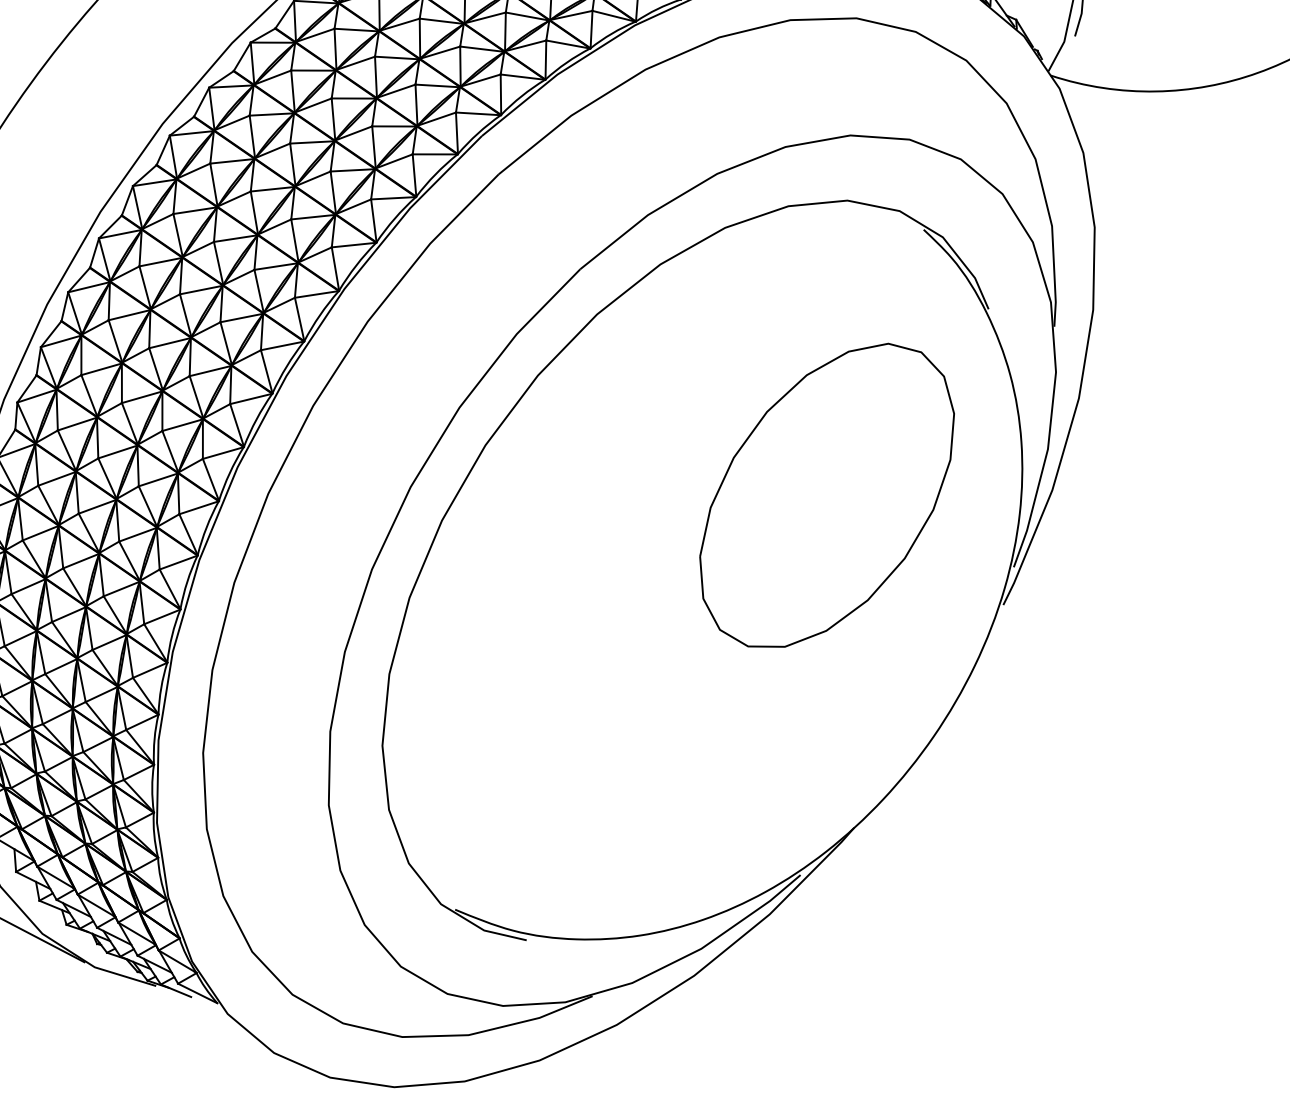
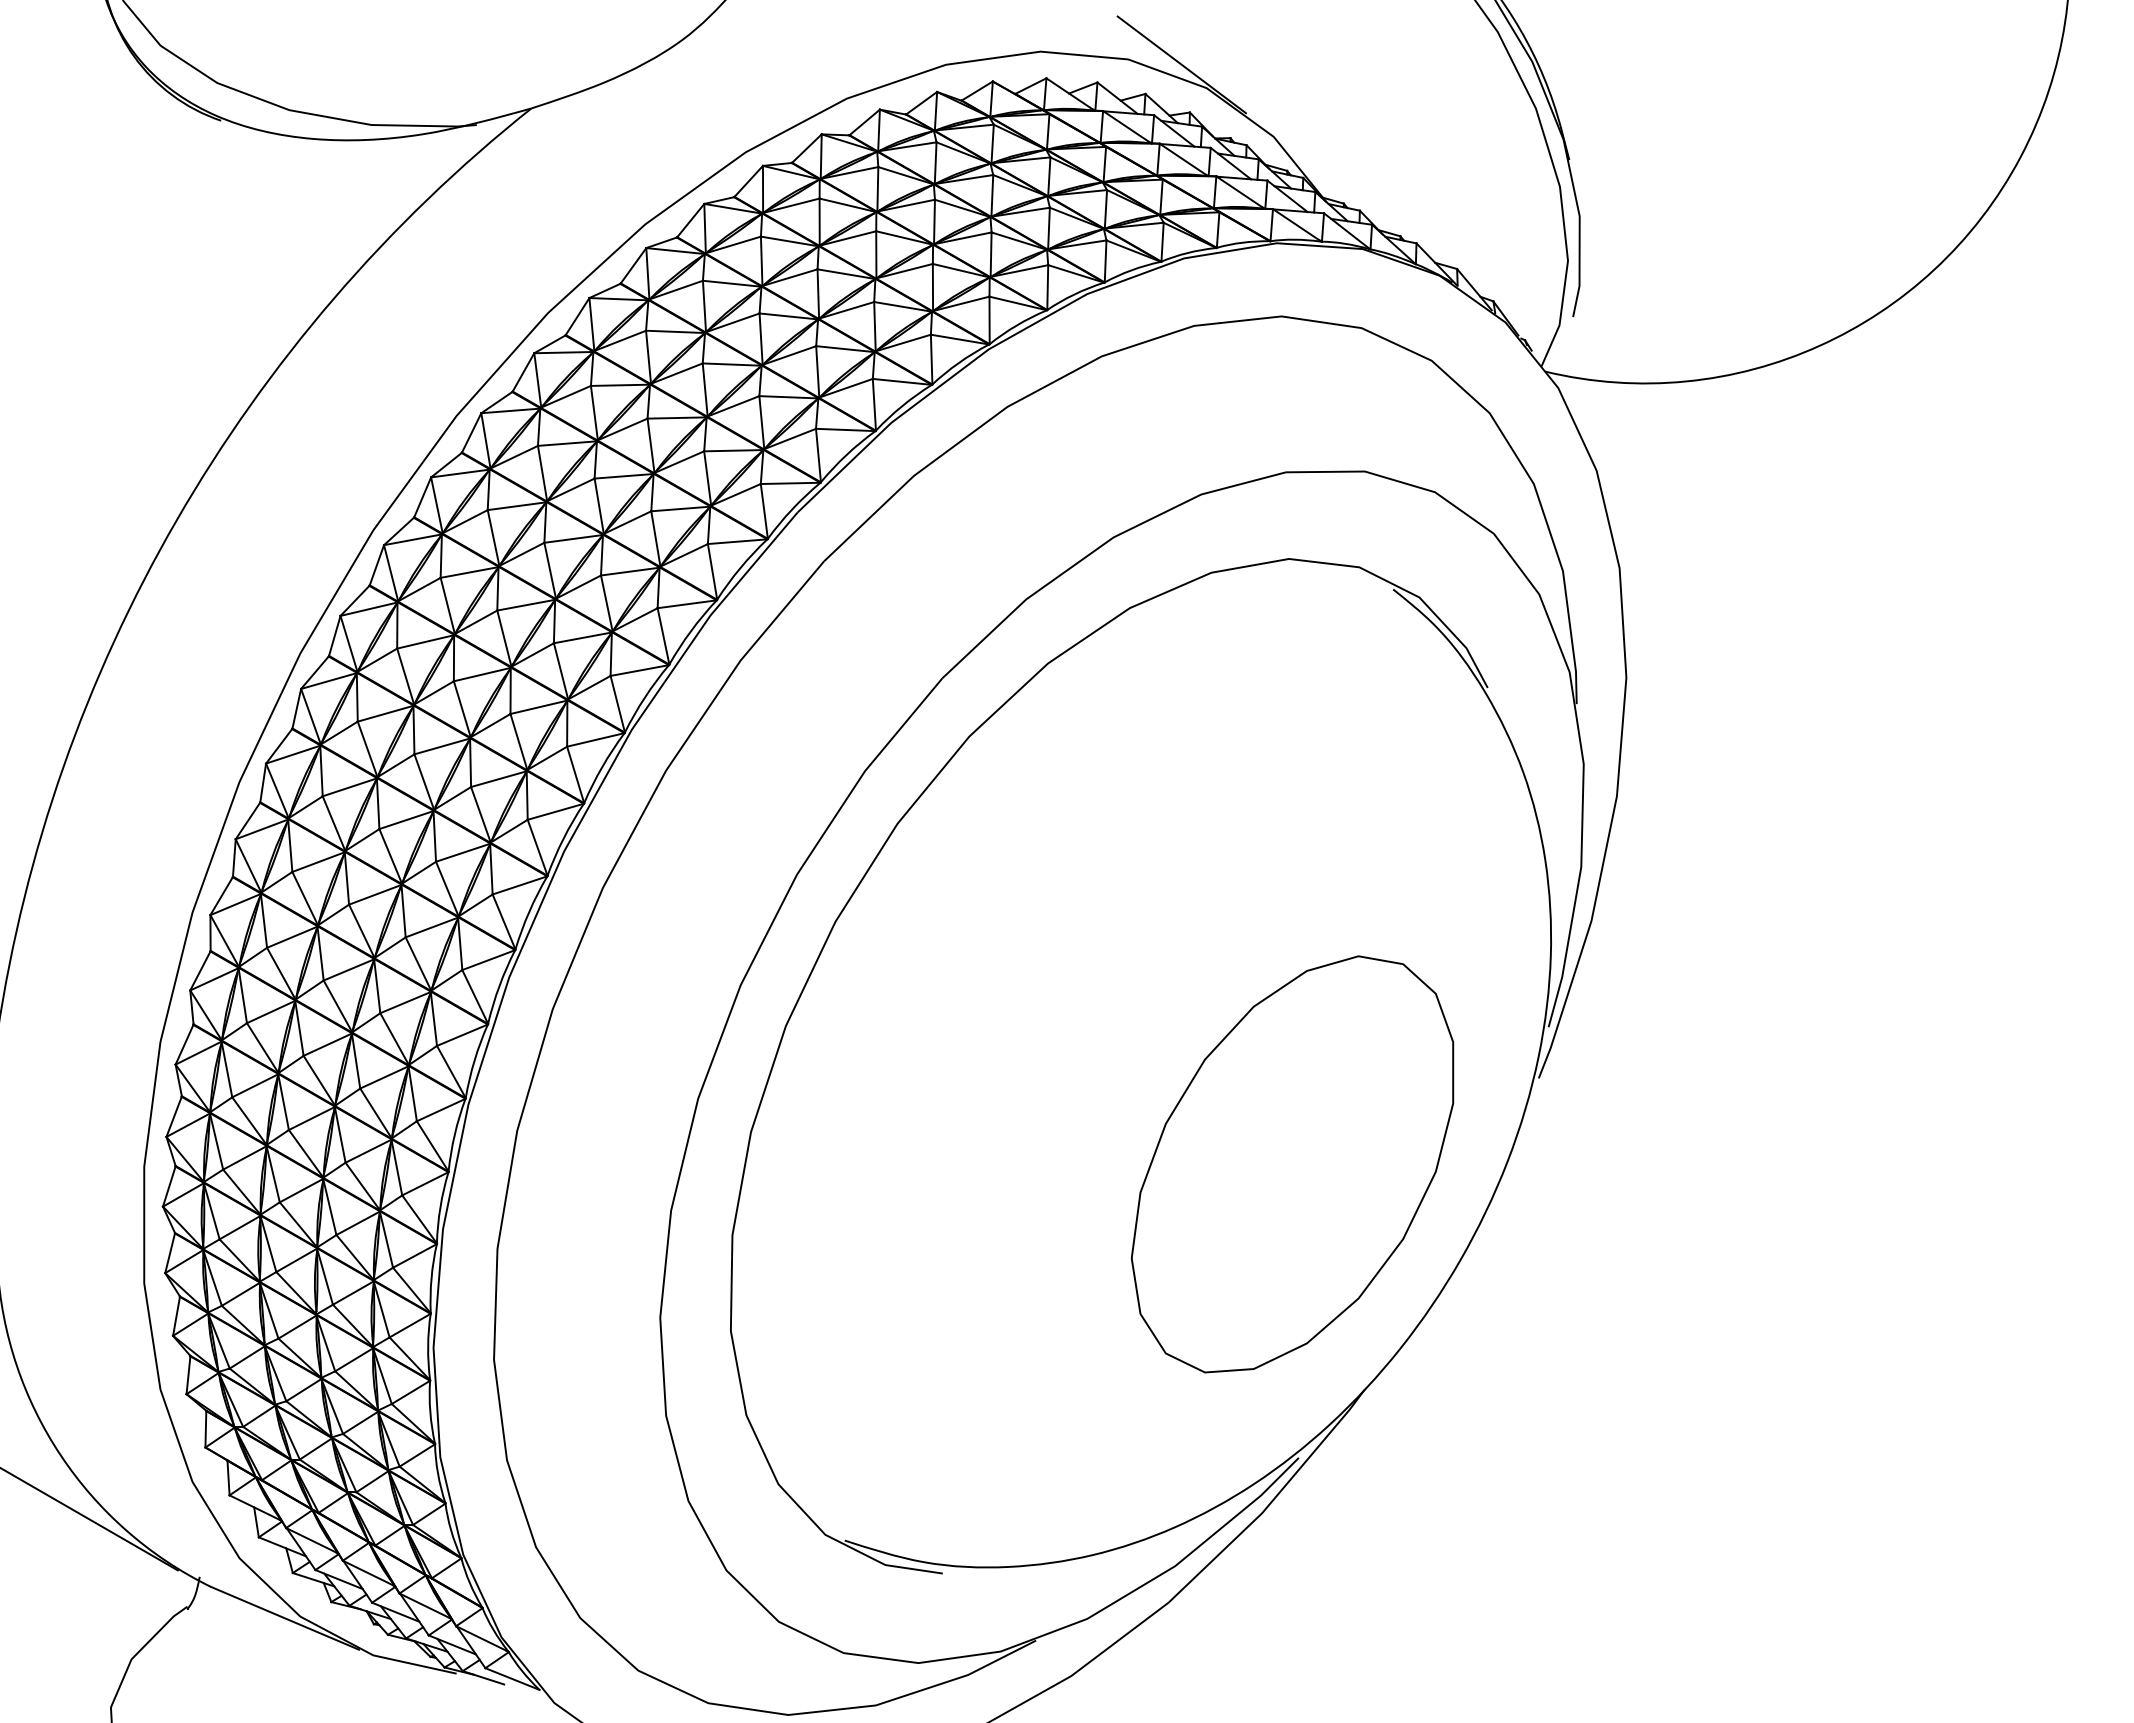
part: (826, 495) -> (1292, 1164), moved

